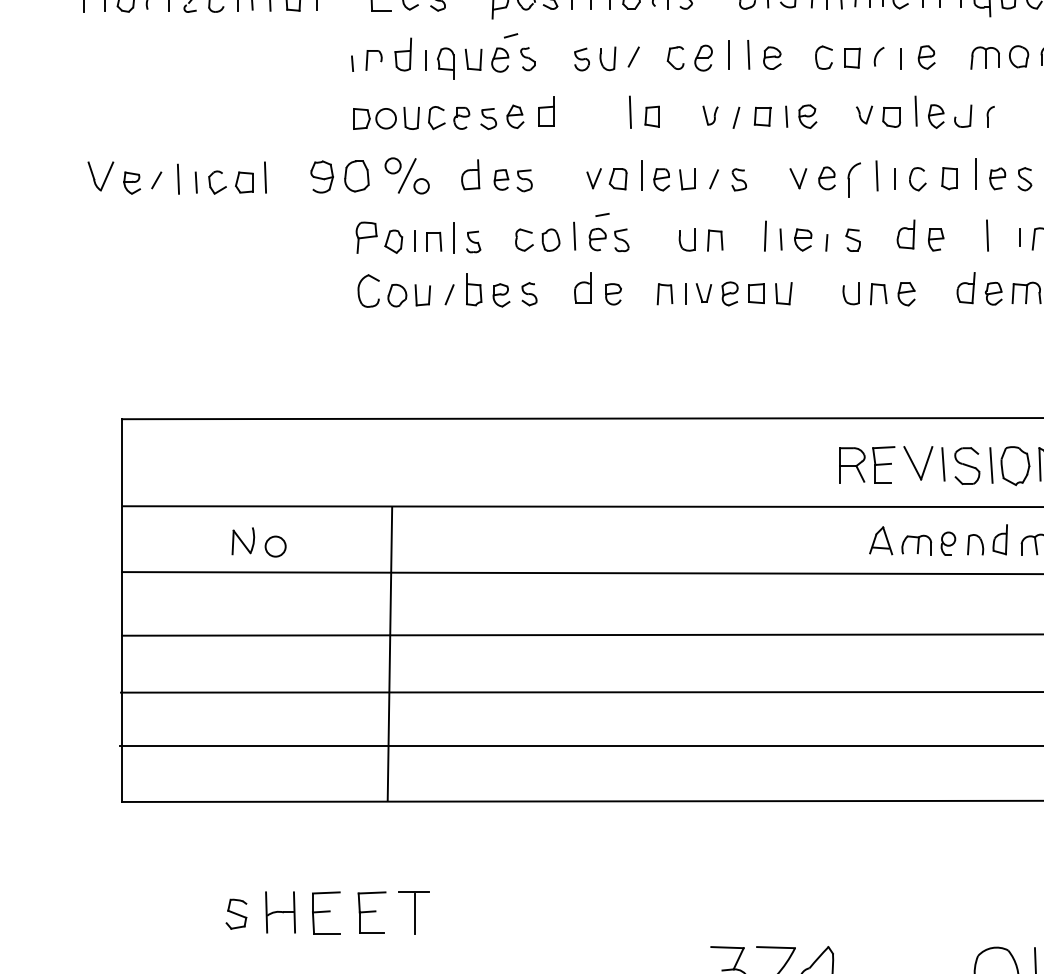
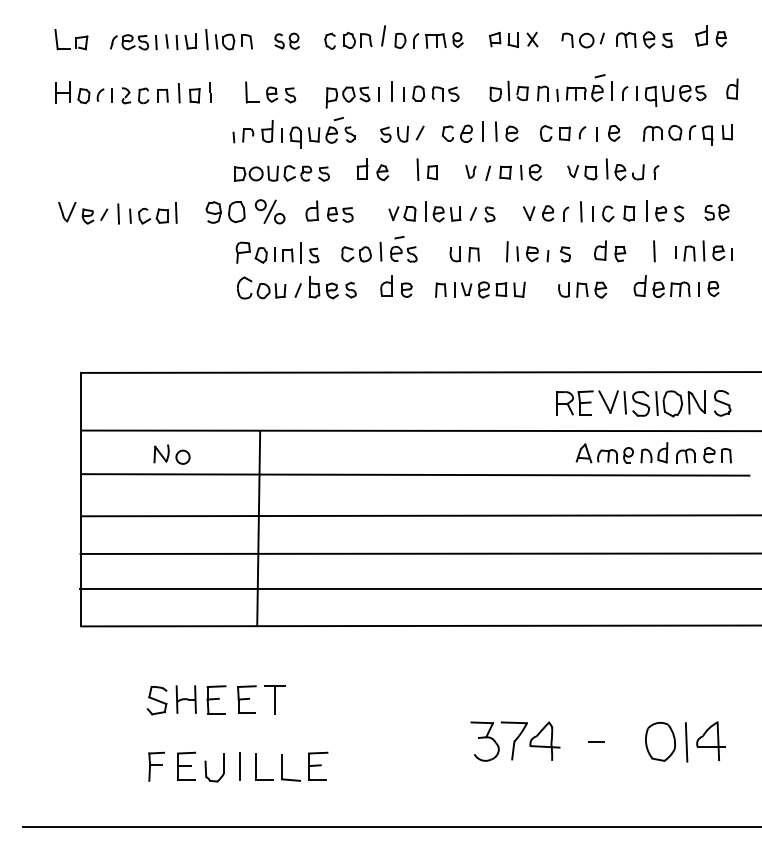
part: (514, 116) -> (382, 172), moved
part: (854, 178) -> (566, 213), size x0.62
part: (235, 913) -> (156, 700), size x1.43

